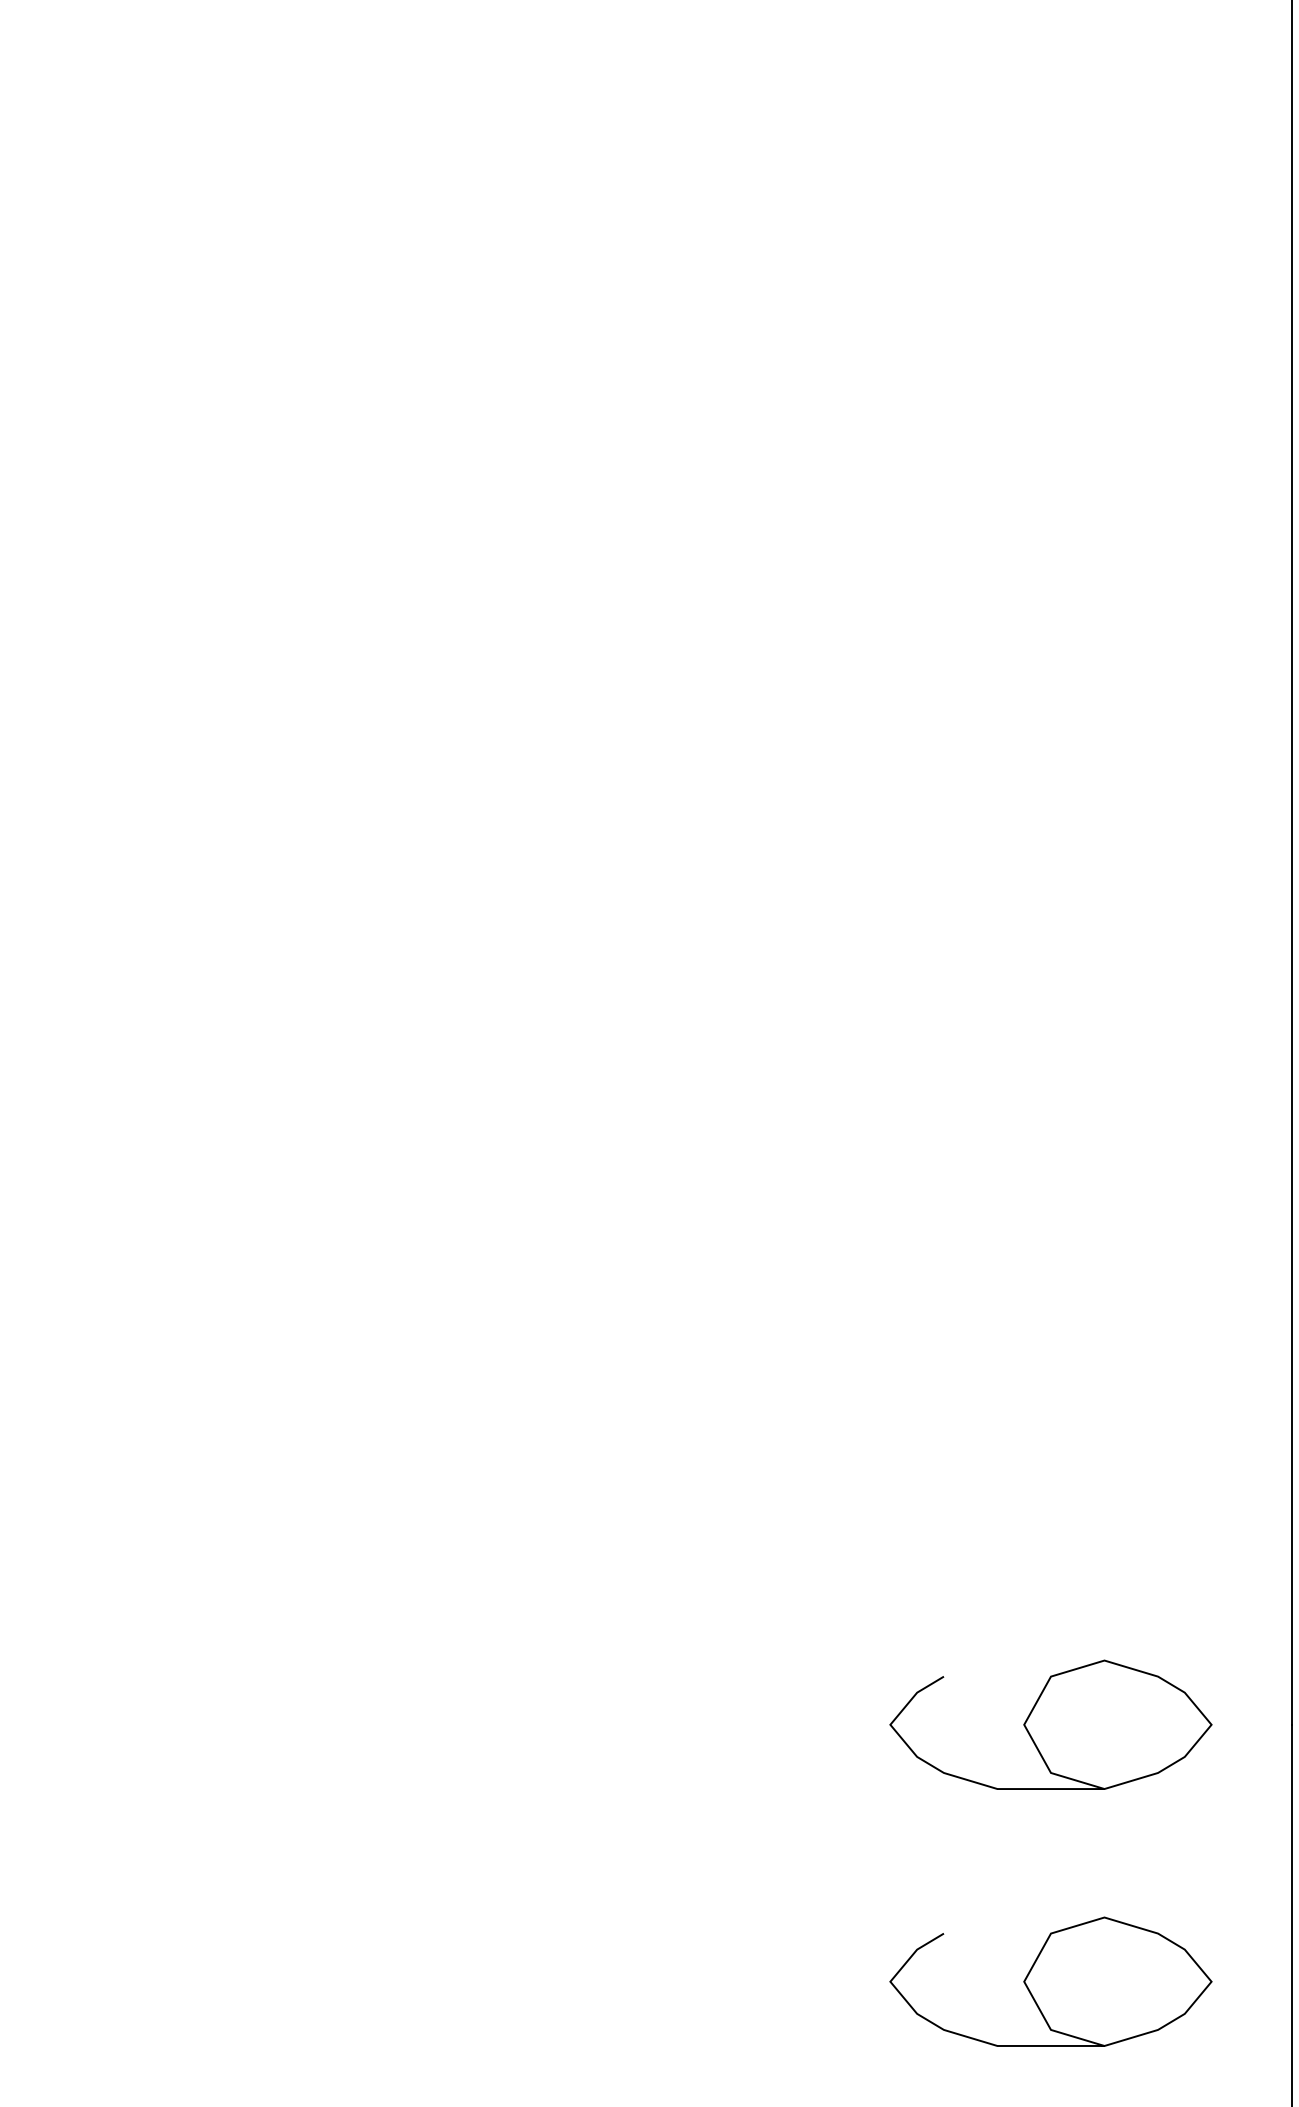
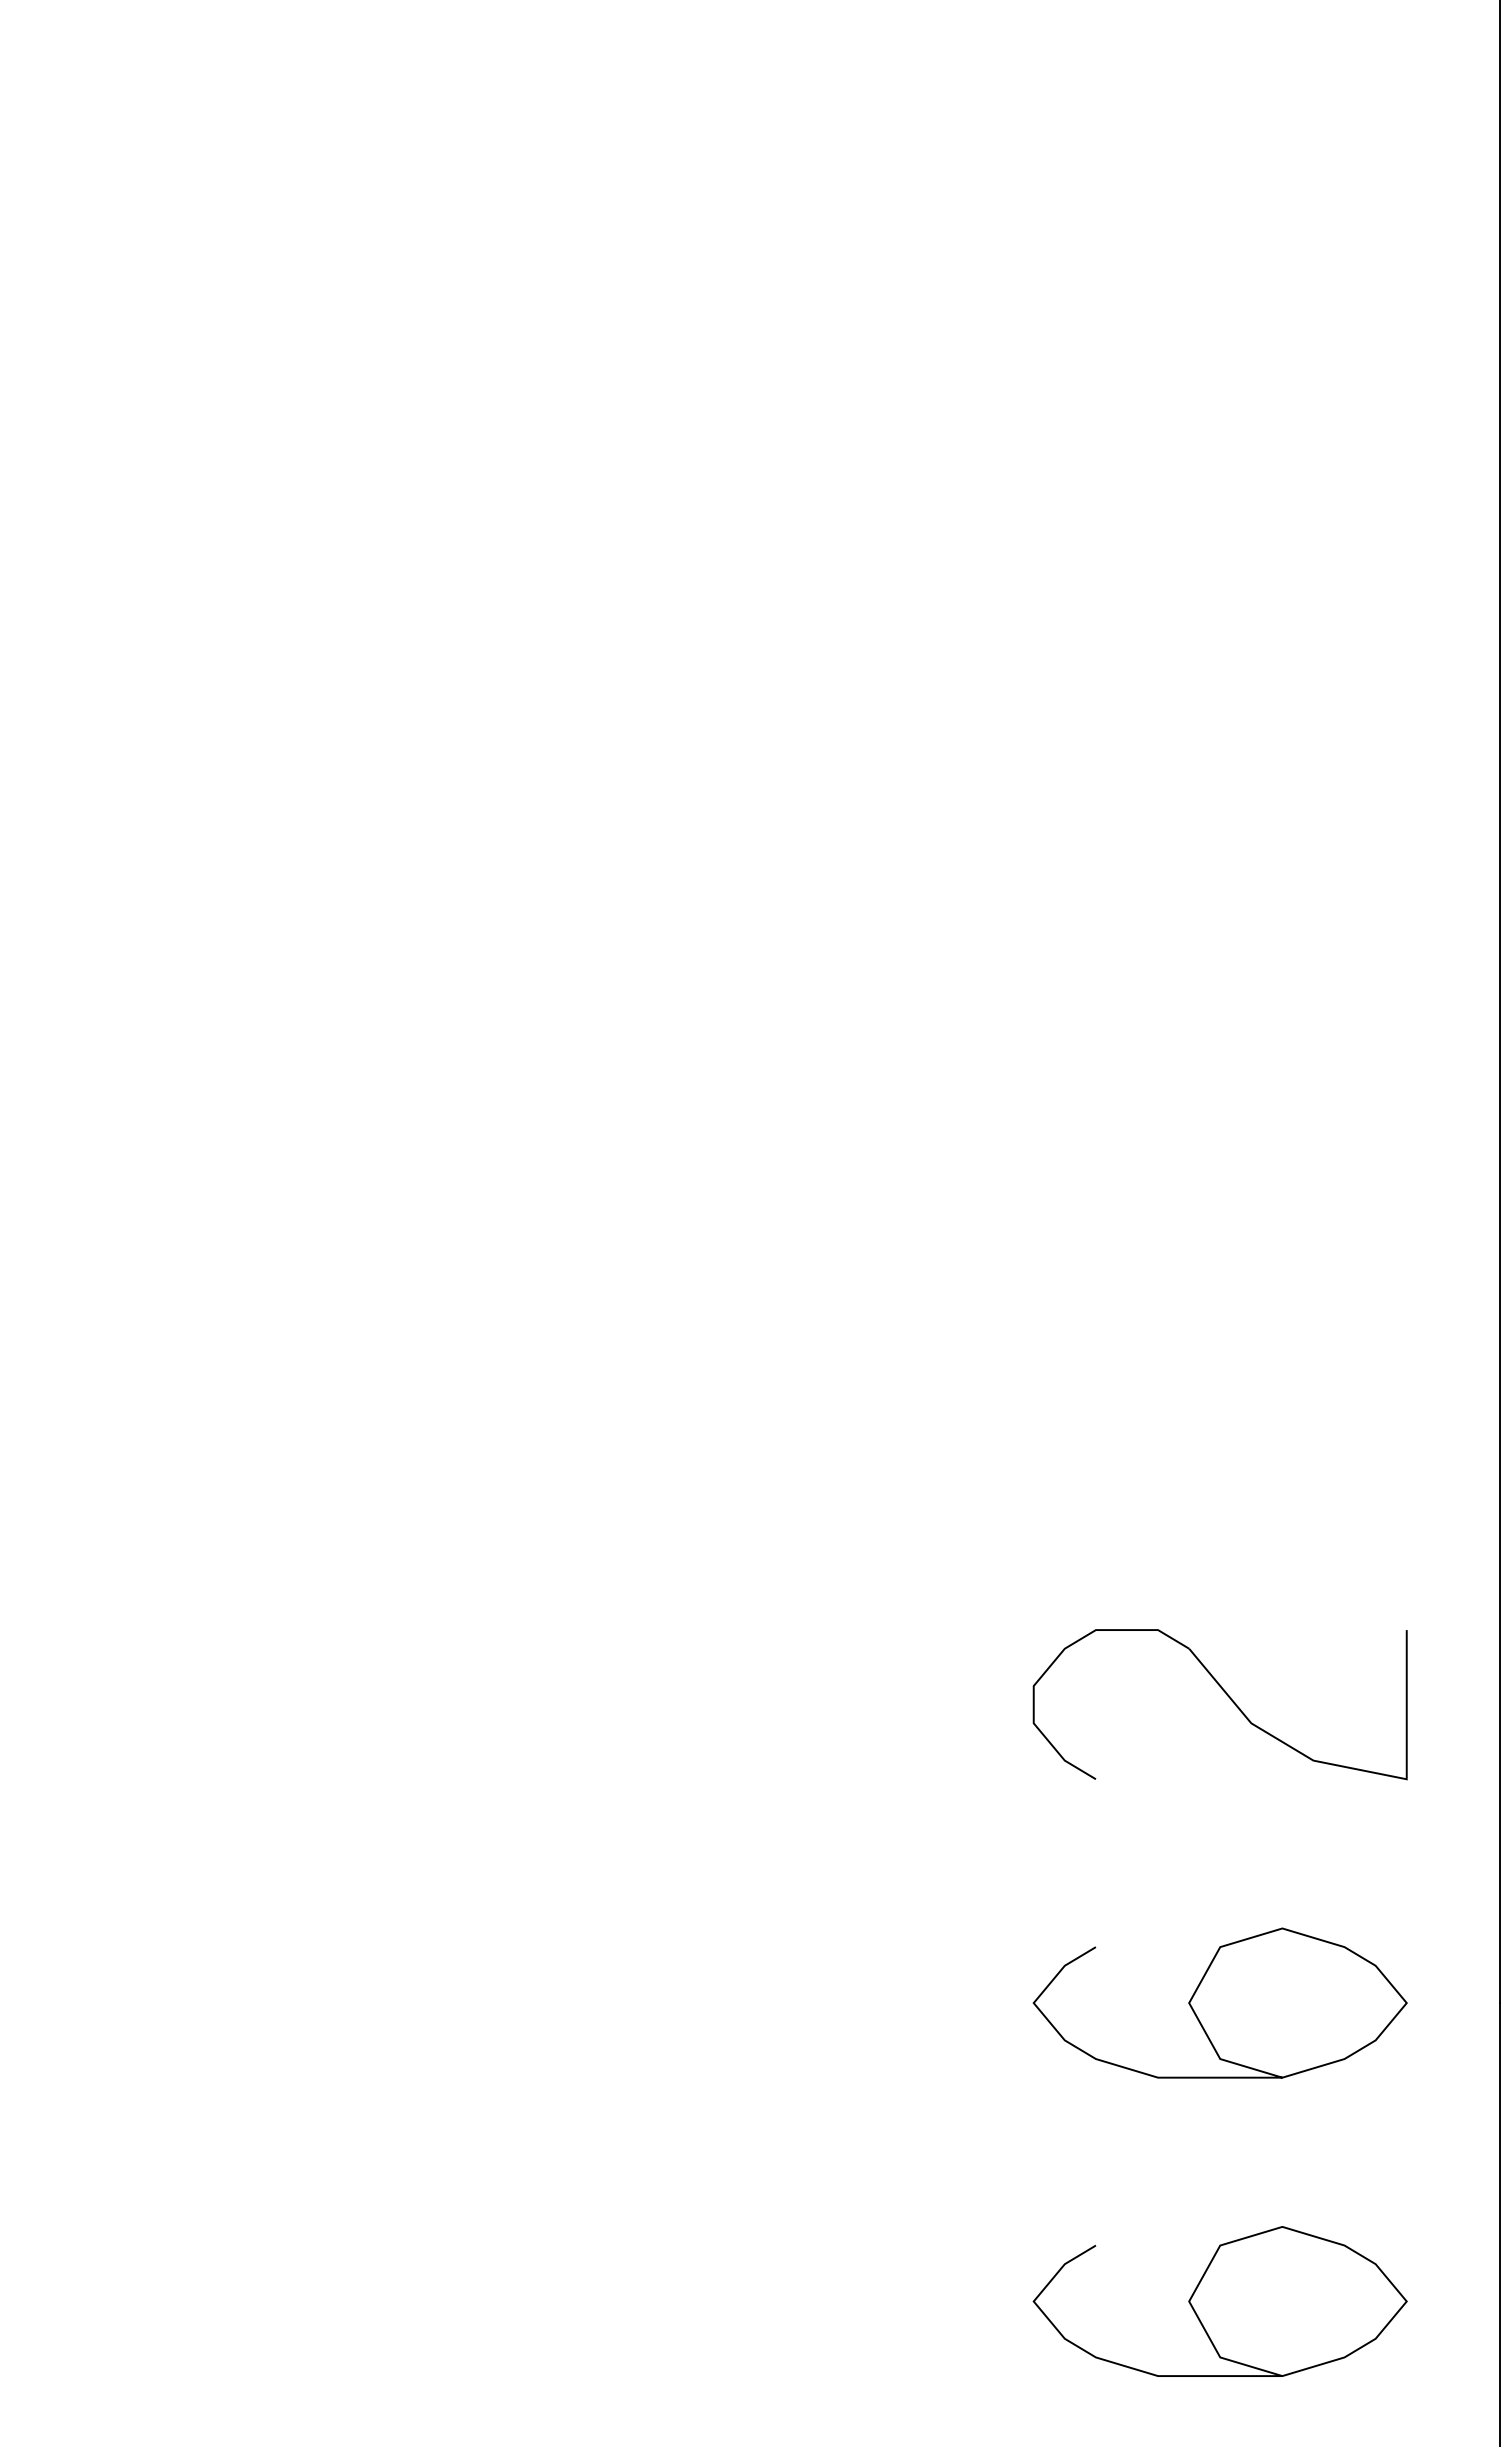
part: (1057, 1460) -> (1227, 1696), added

